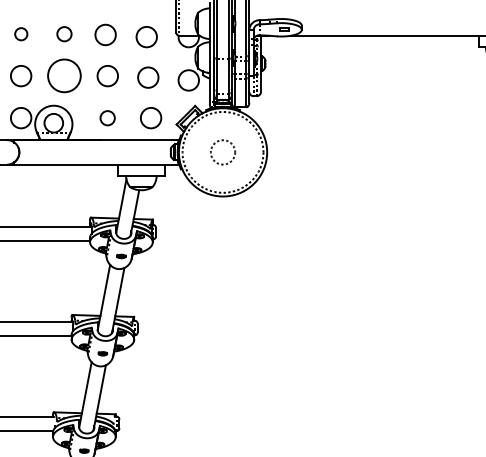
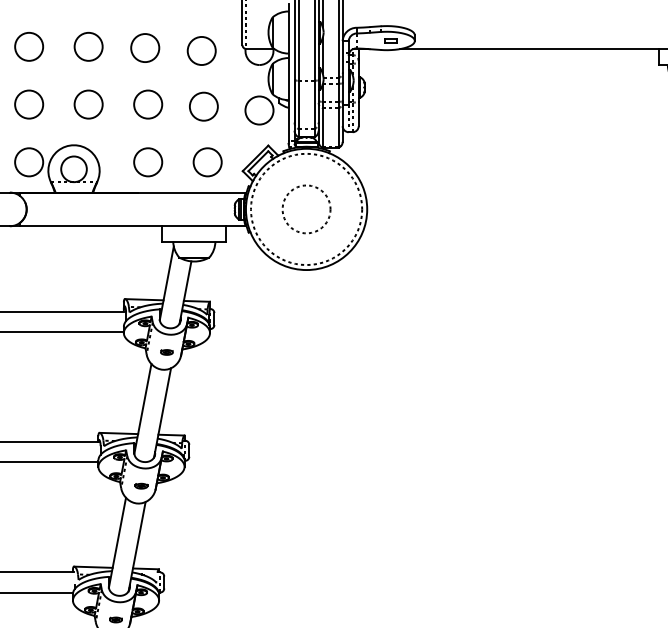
circle: (21, 34) -> (29, 47), size x1.67
circle: (64, 34) -> (88, 47), size x1.43
circle: (64, 76) -> (88, 105), size x0.62
circle: (107, 118) -> (147, 162), size x1.43
circle: (222, 152) -> (305, 209), size x1.43

